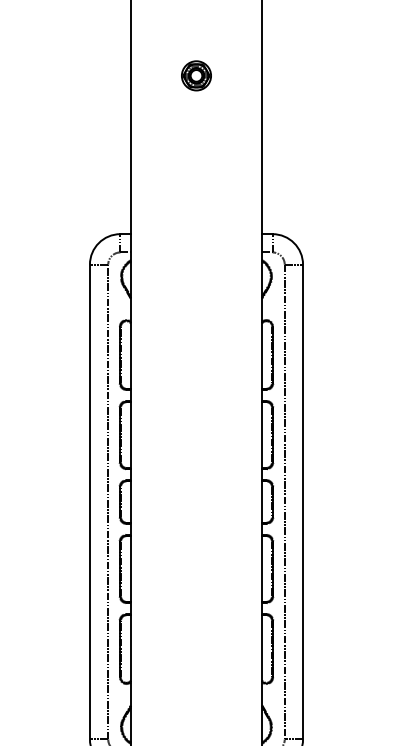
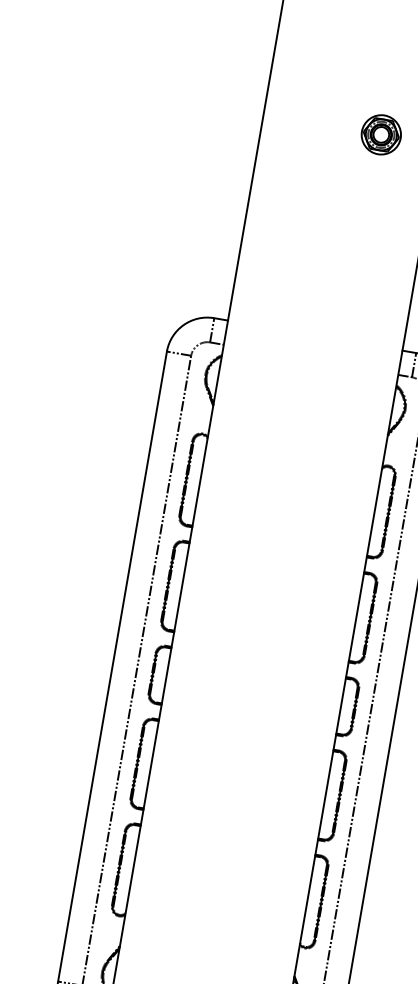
part: (196, 75) -> (381, 134), moved

